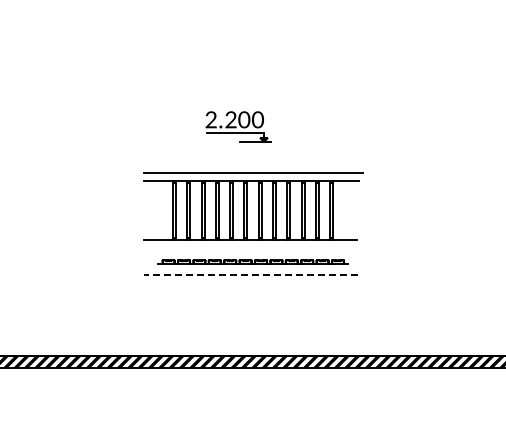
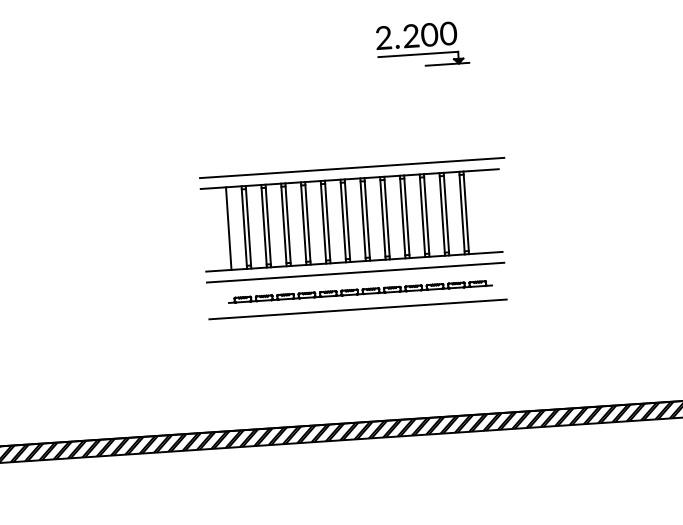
part: (238, 126) -> (422, 44), moved
line: (161, 210) -> (228, 228), added
line: (250, 248) -> (355, 273), added
line: (250, 274) -> (357, 309), dashed -> solid

